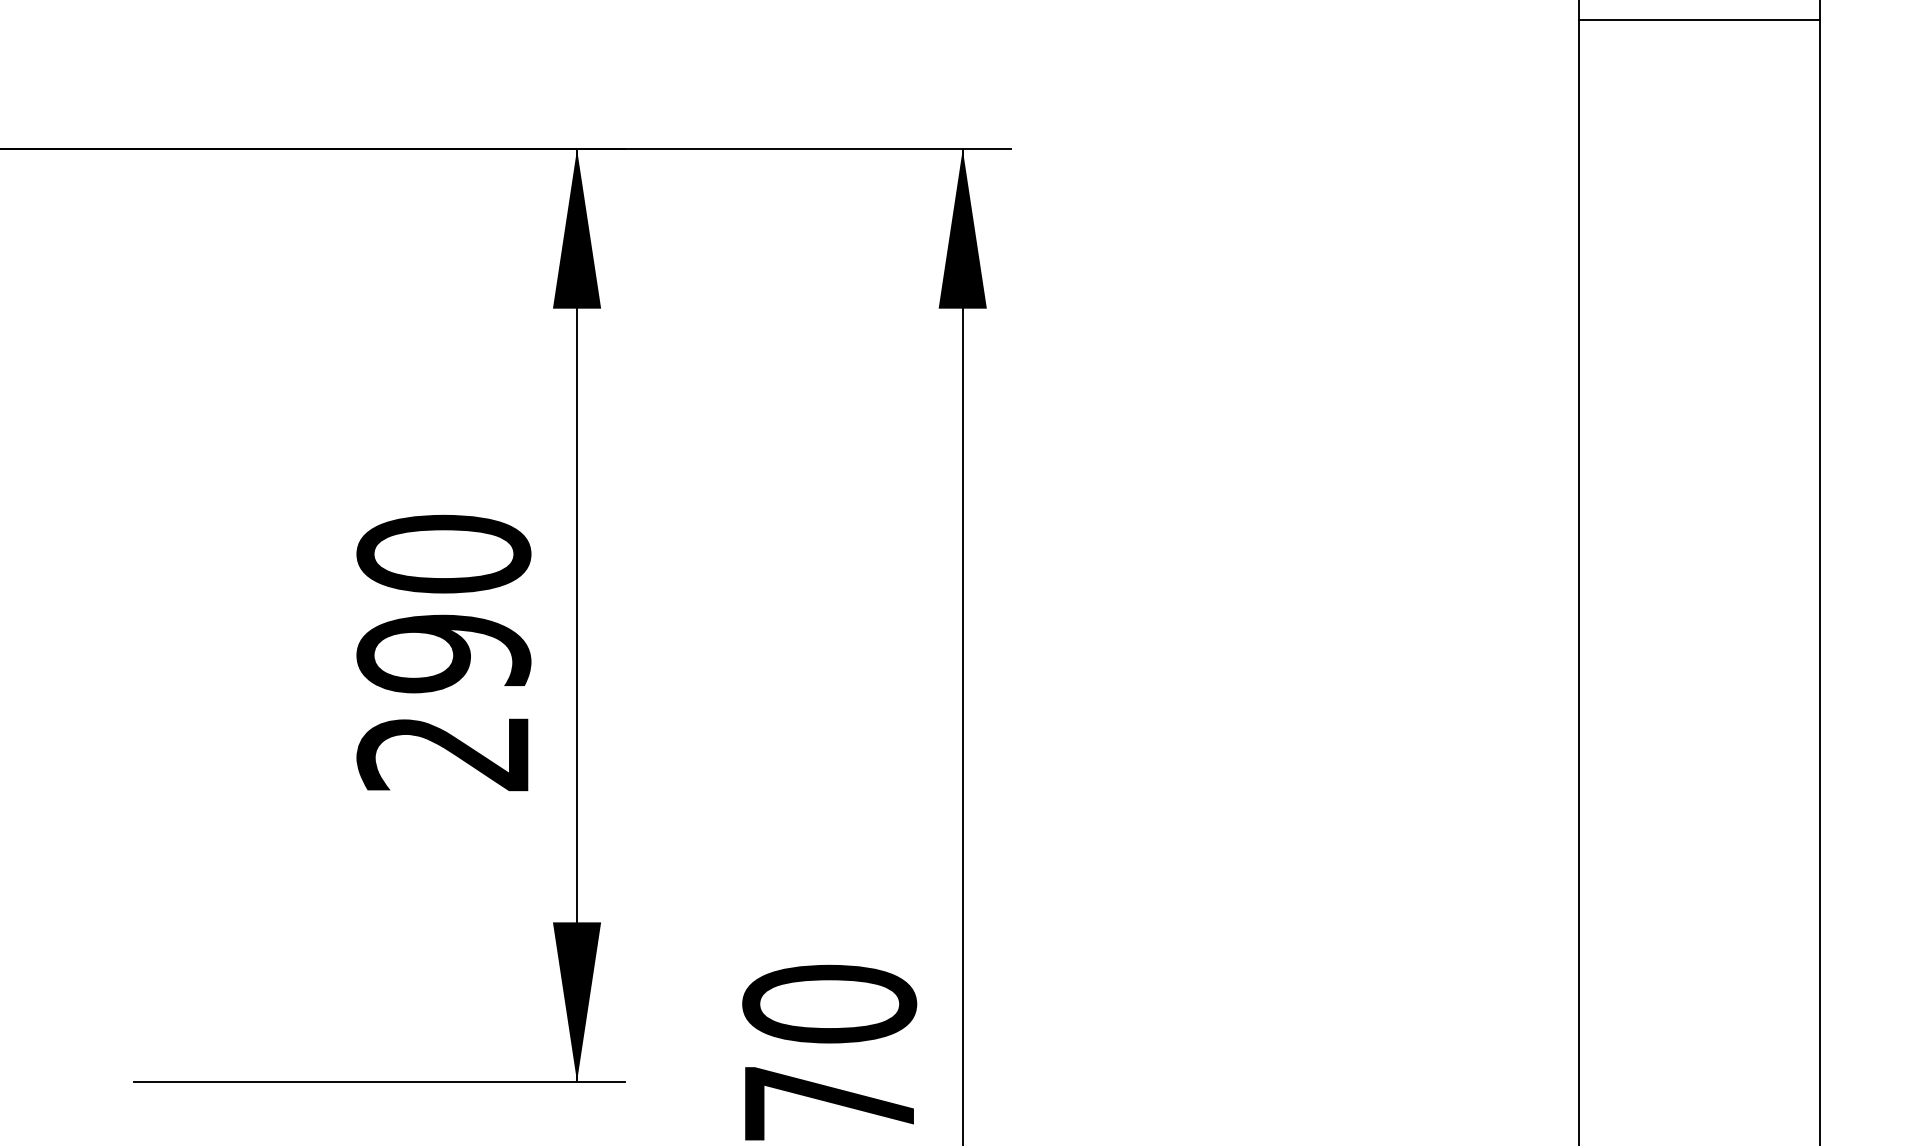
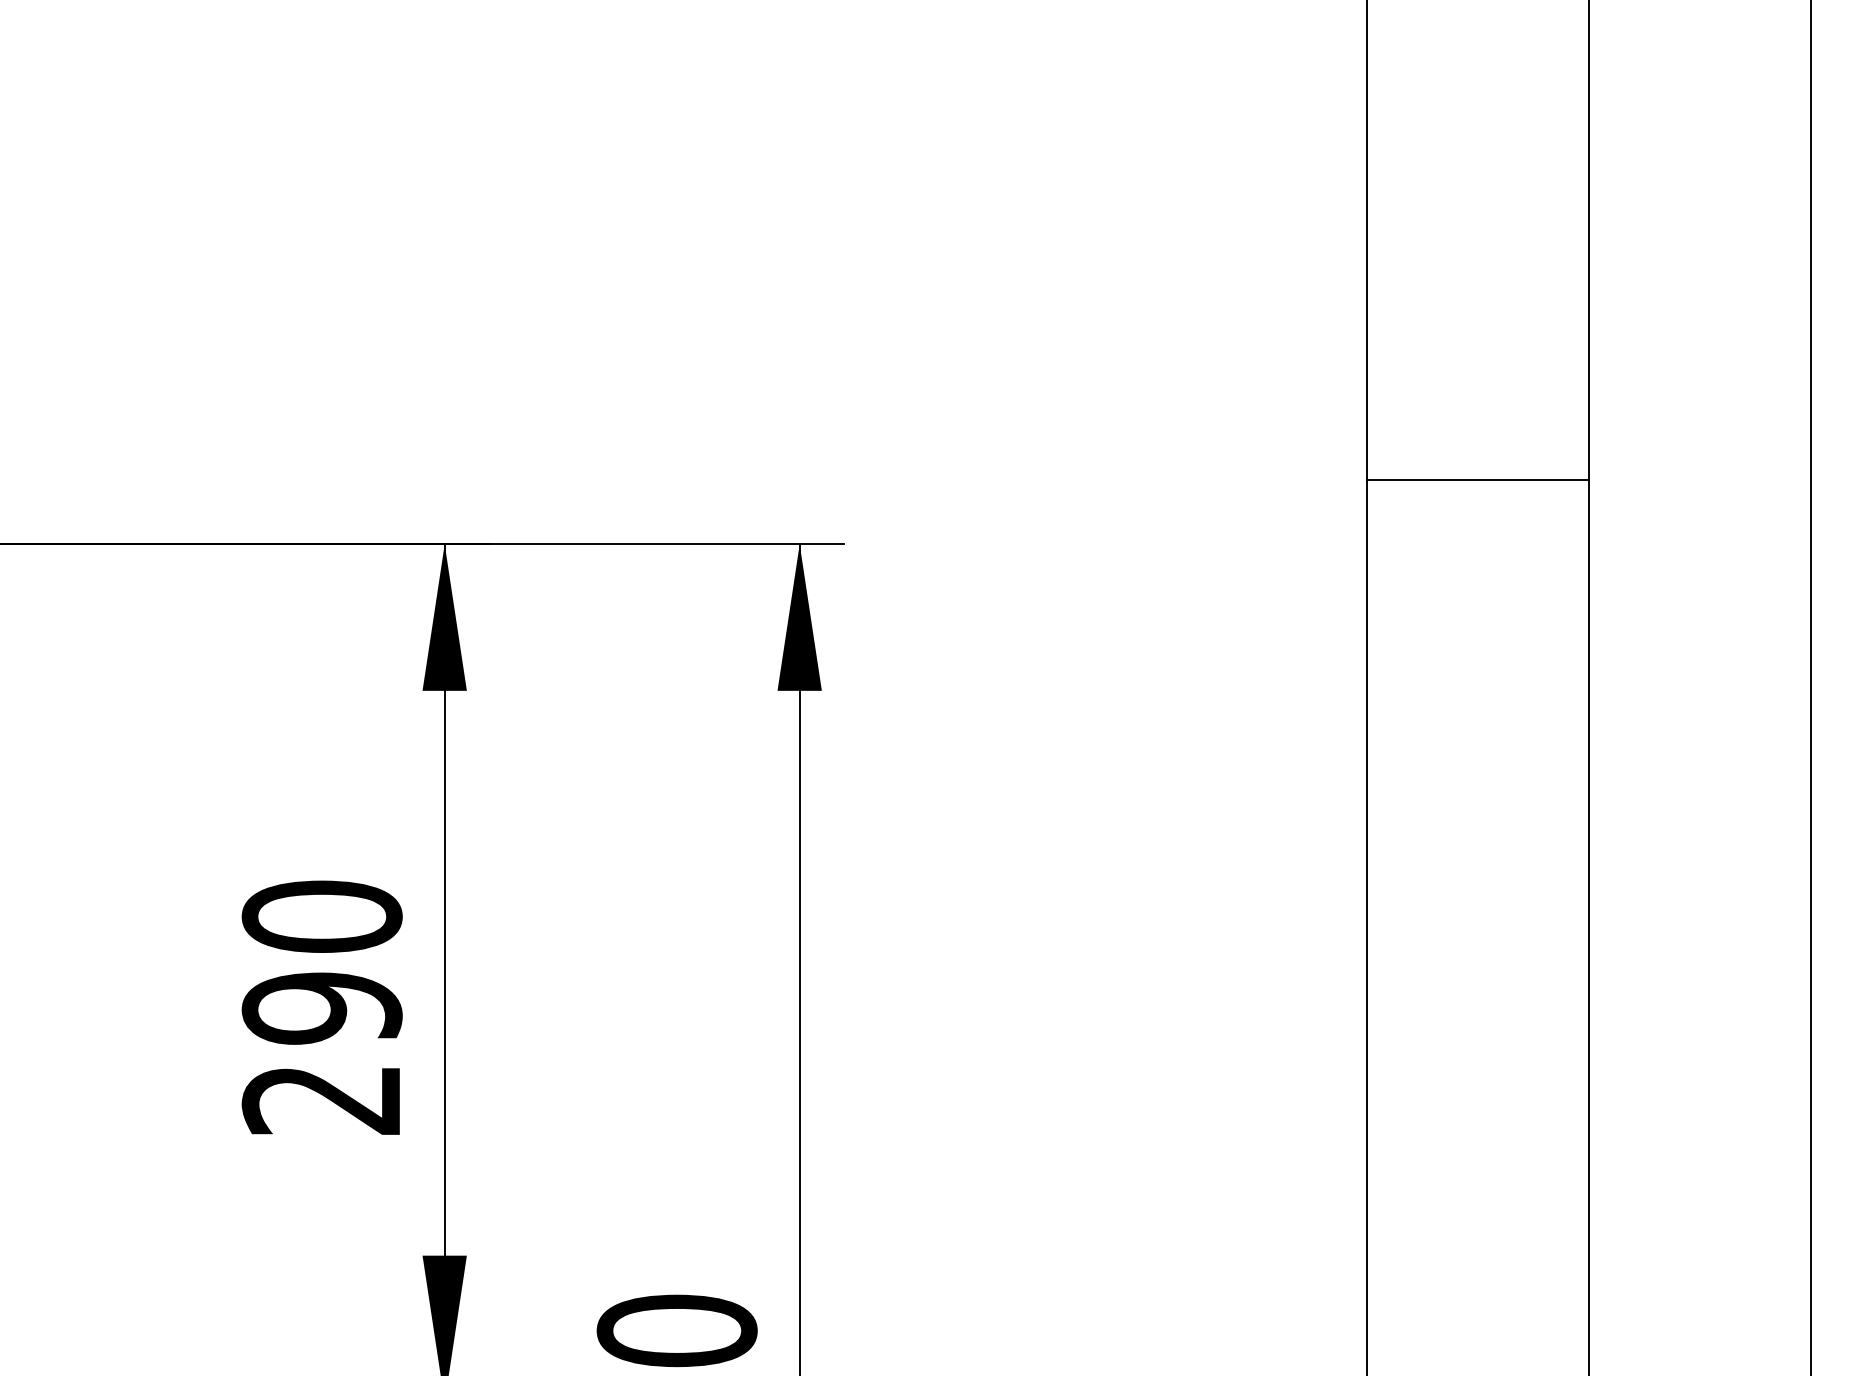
line: (1699, 20) -> (1477, 479), moved

